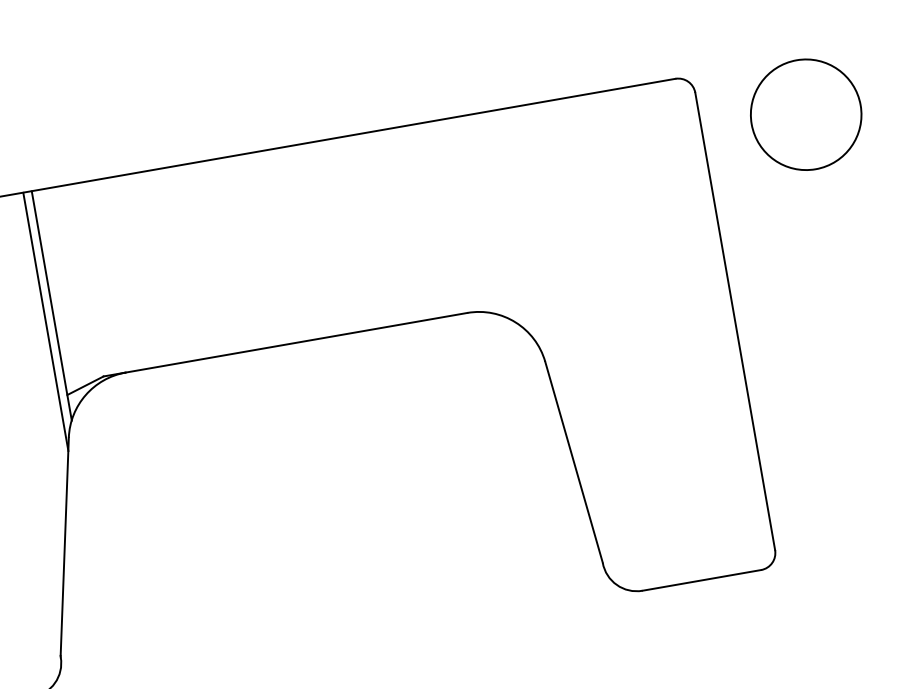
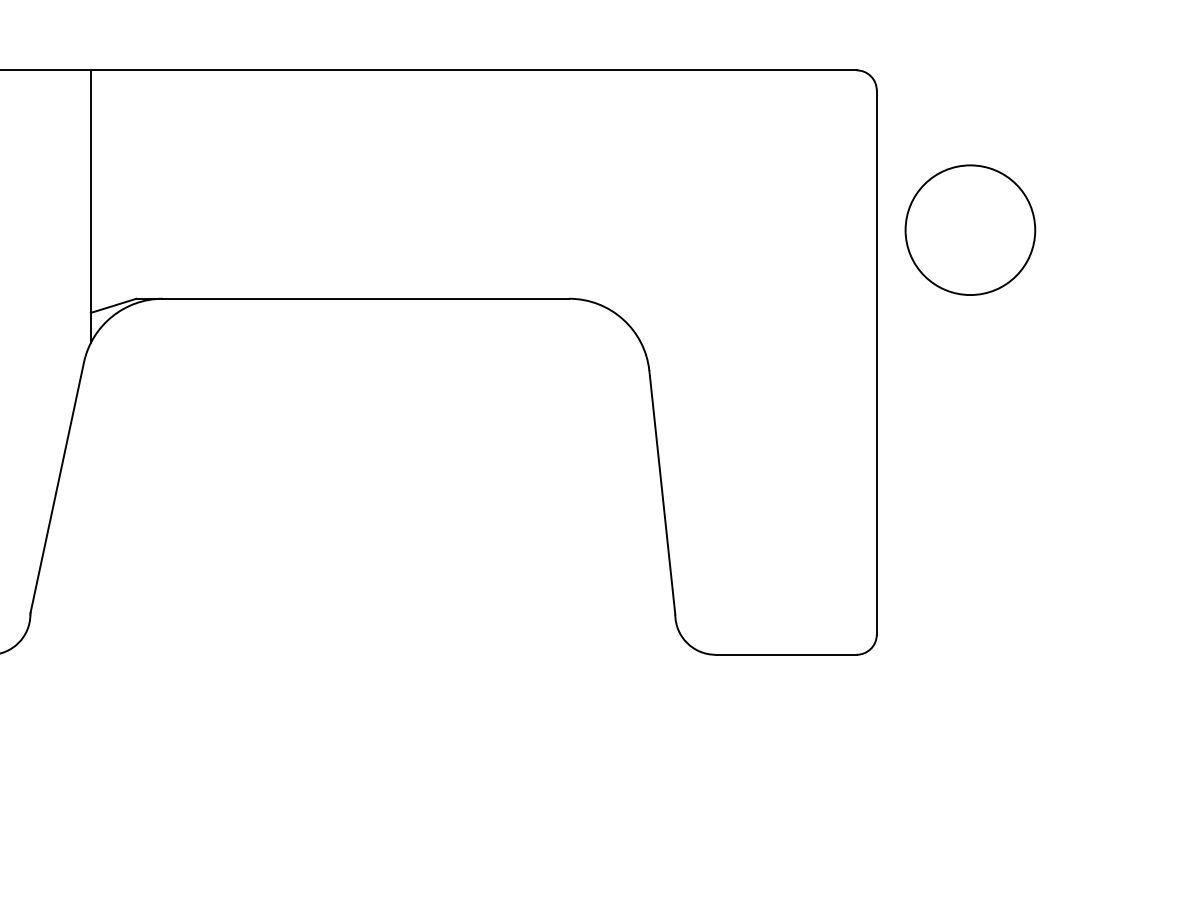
circle: (806, 114) -> (970, 229), moved
line: (45, 321) -> (80, 223), removed

